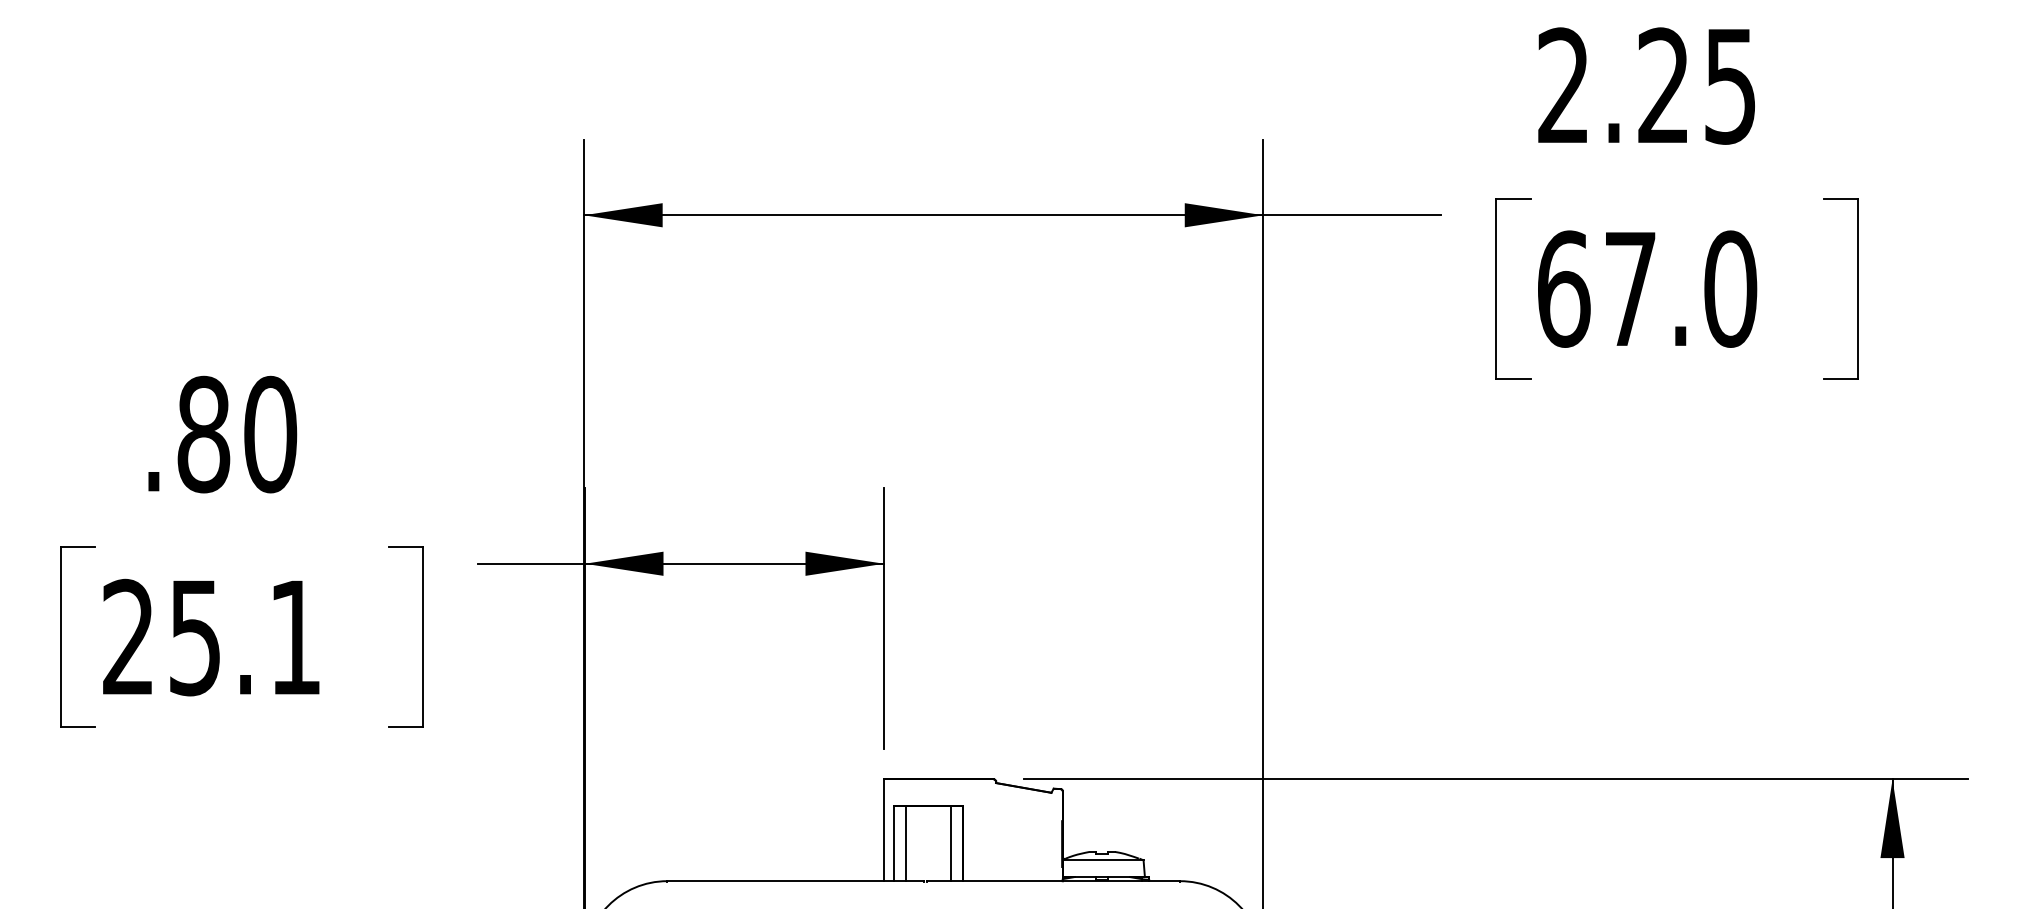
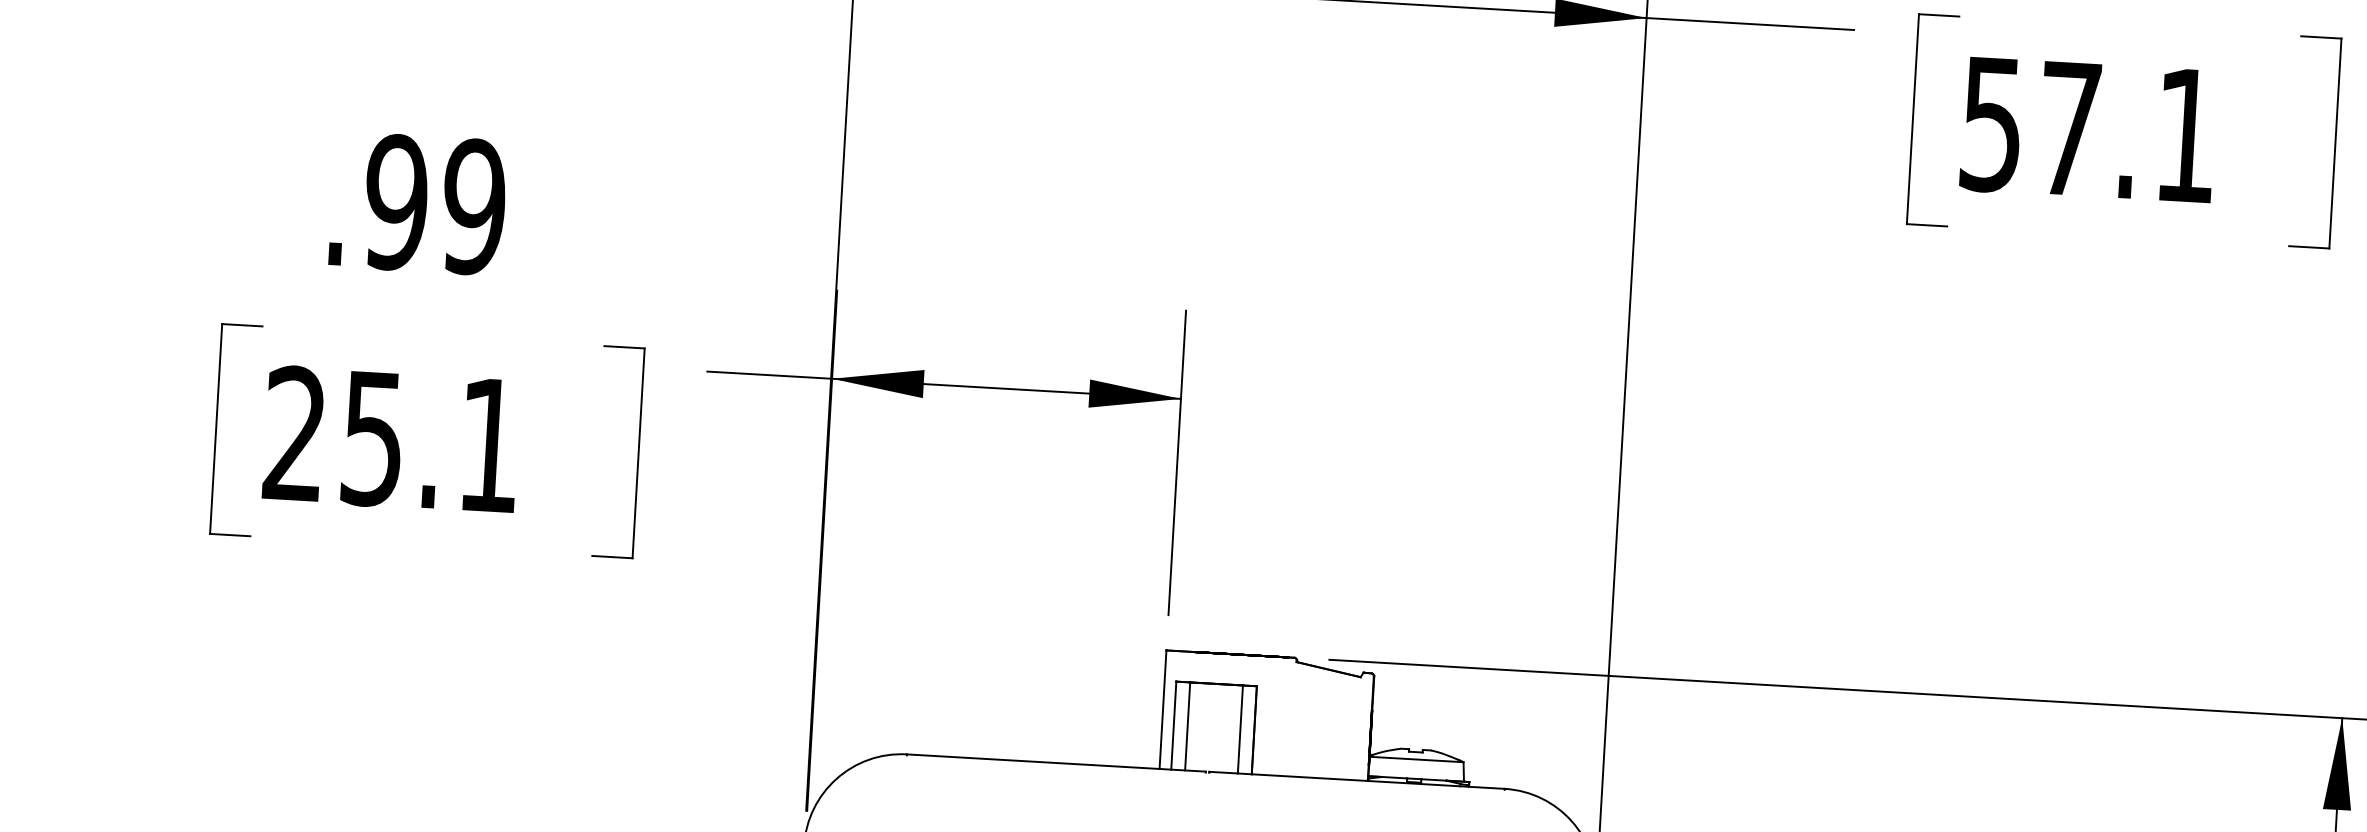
text: (1647, 288) -> (2089, 129), 67.0 -> 57.1
text: (237, 434) -> (435, 204), .80 -> .99

